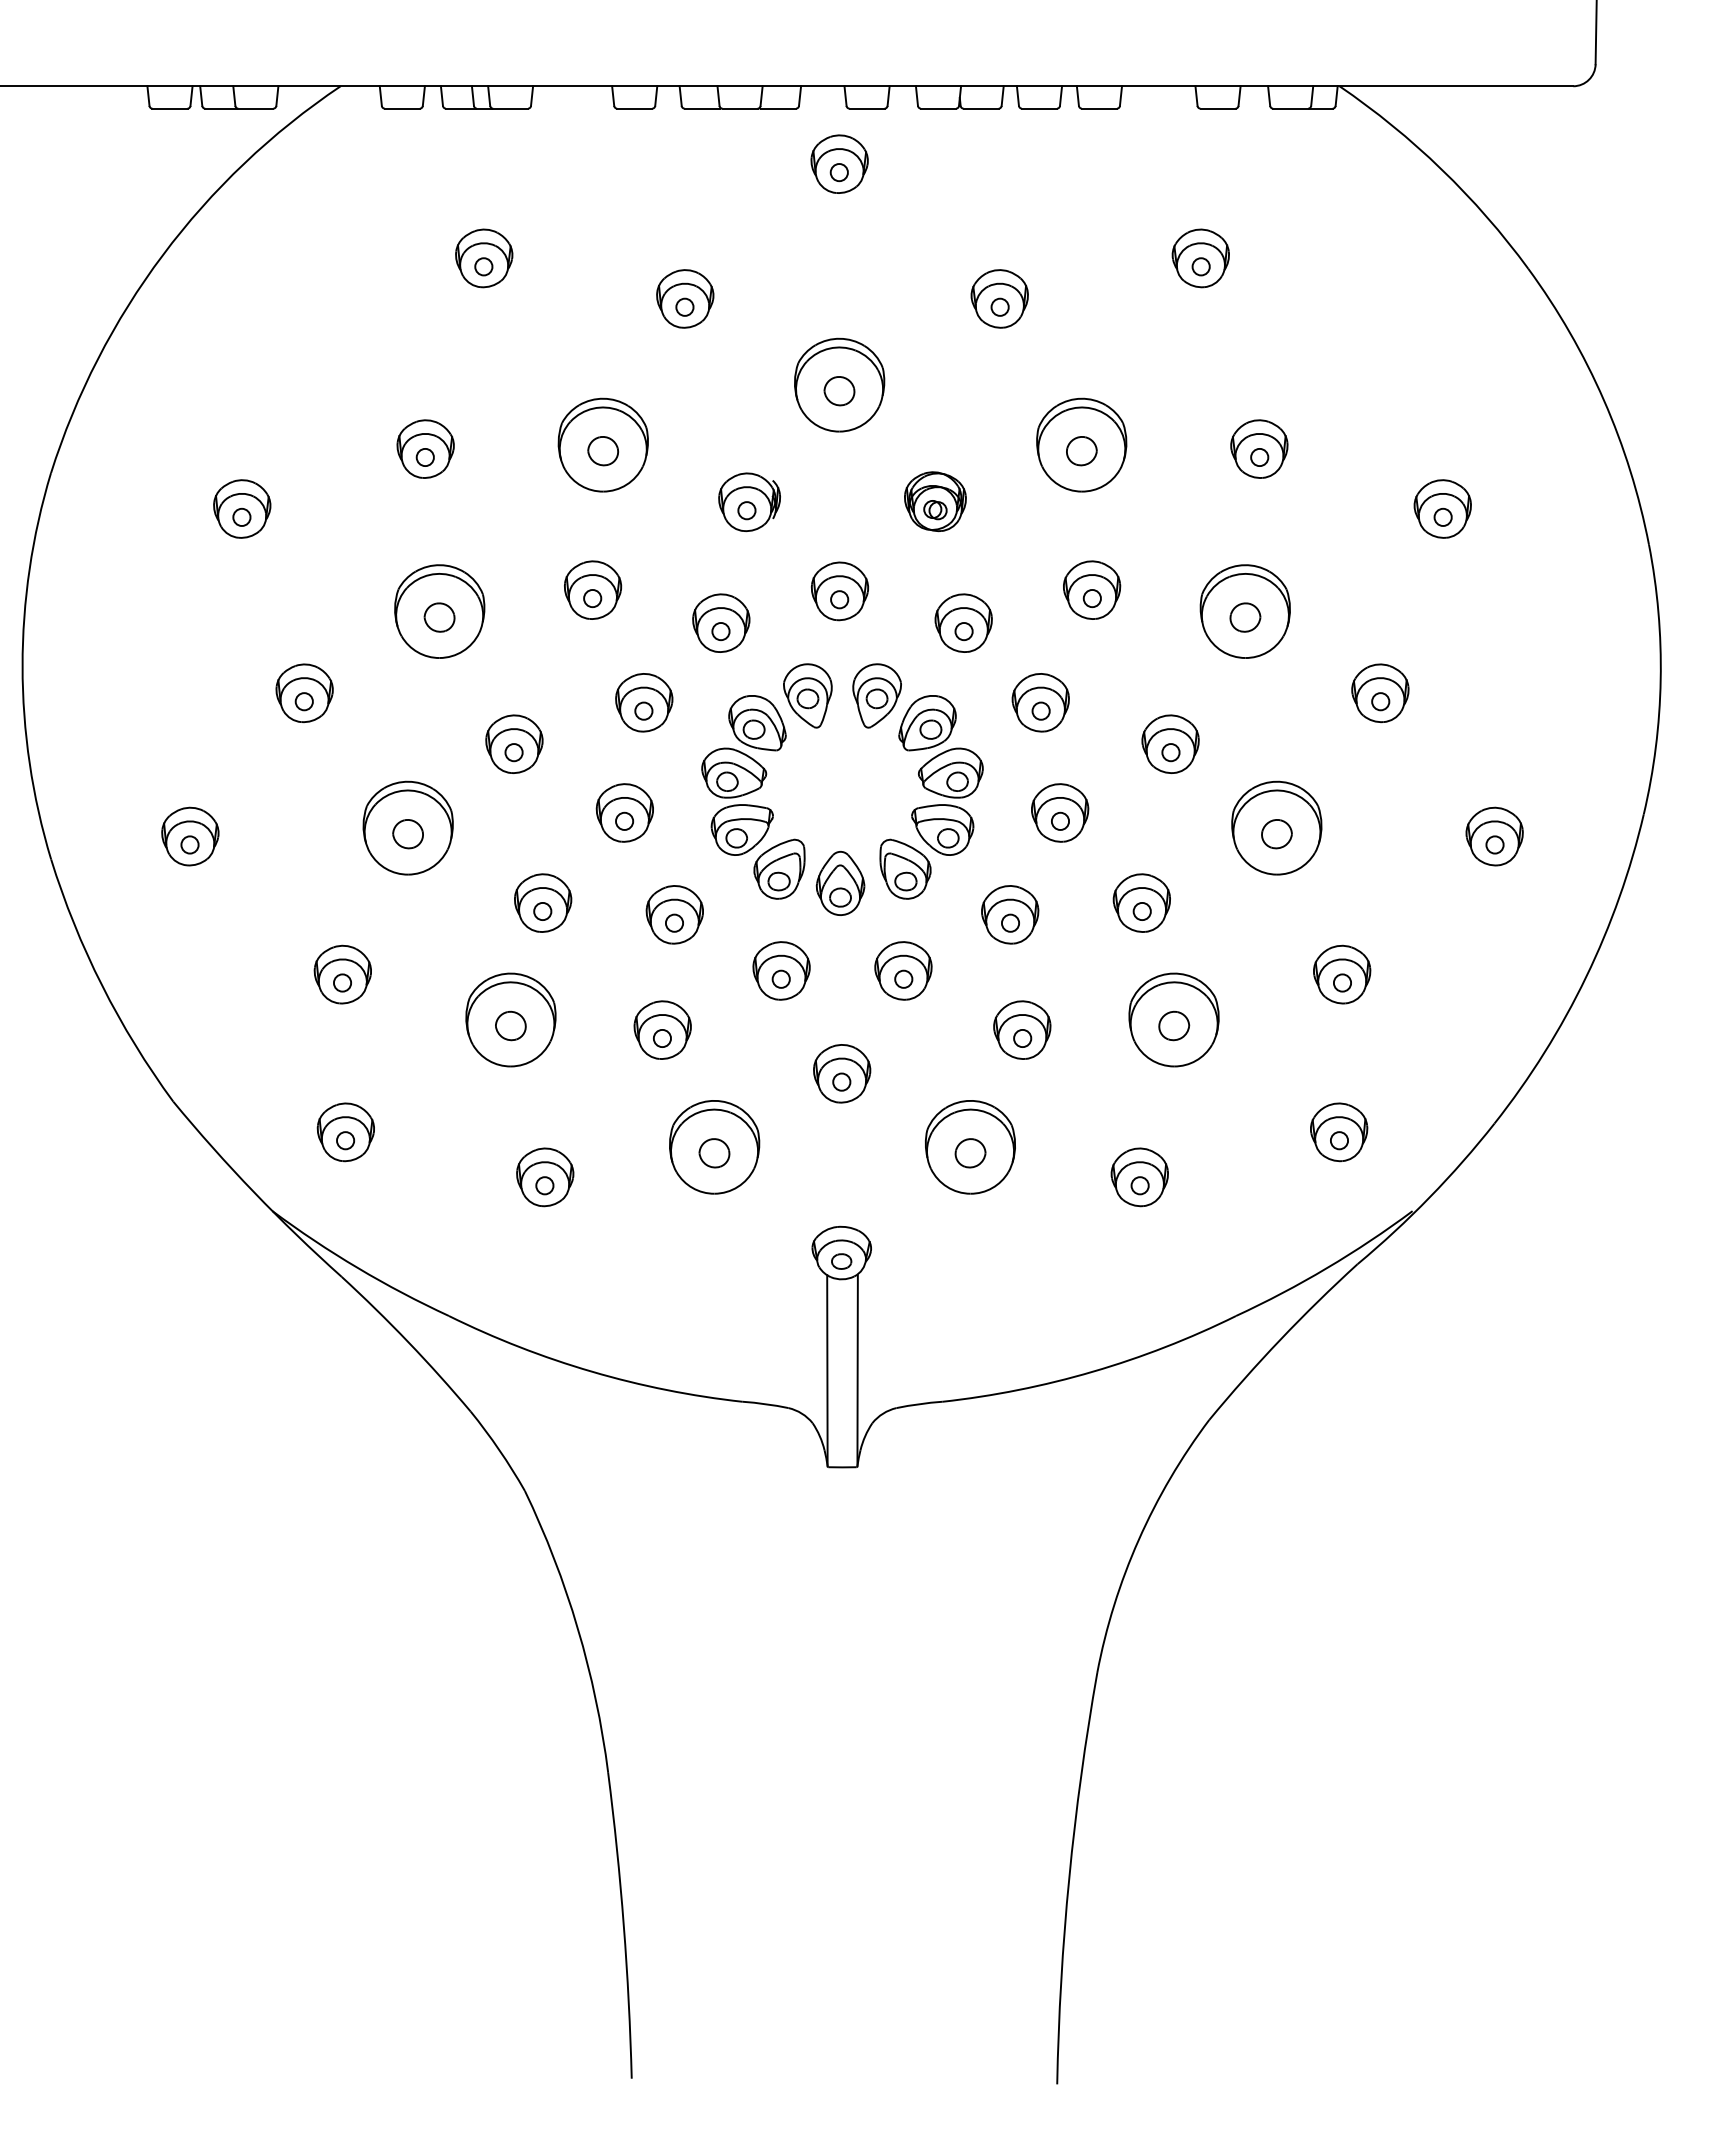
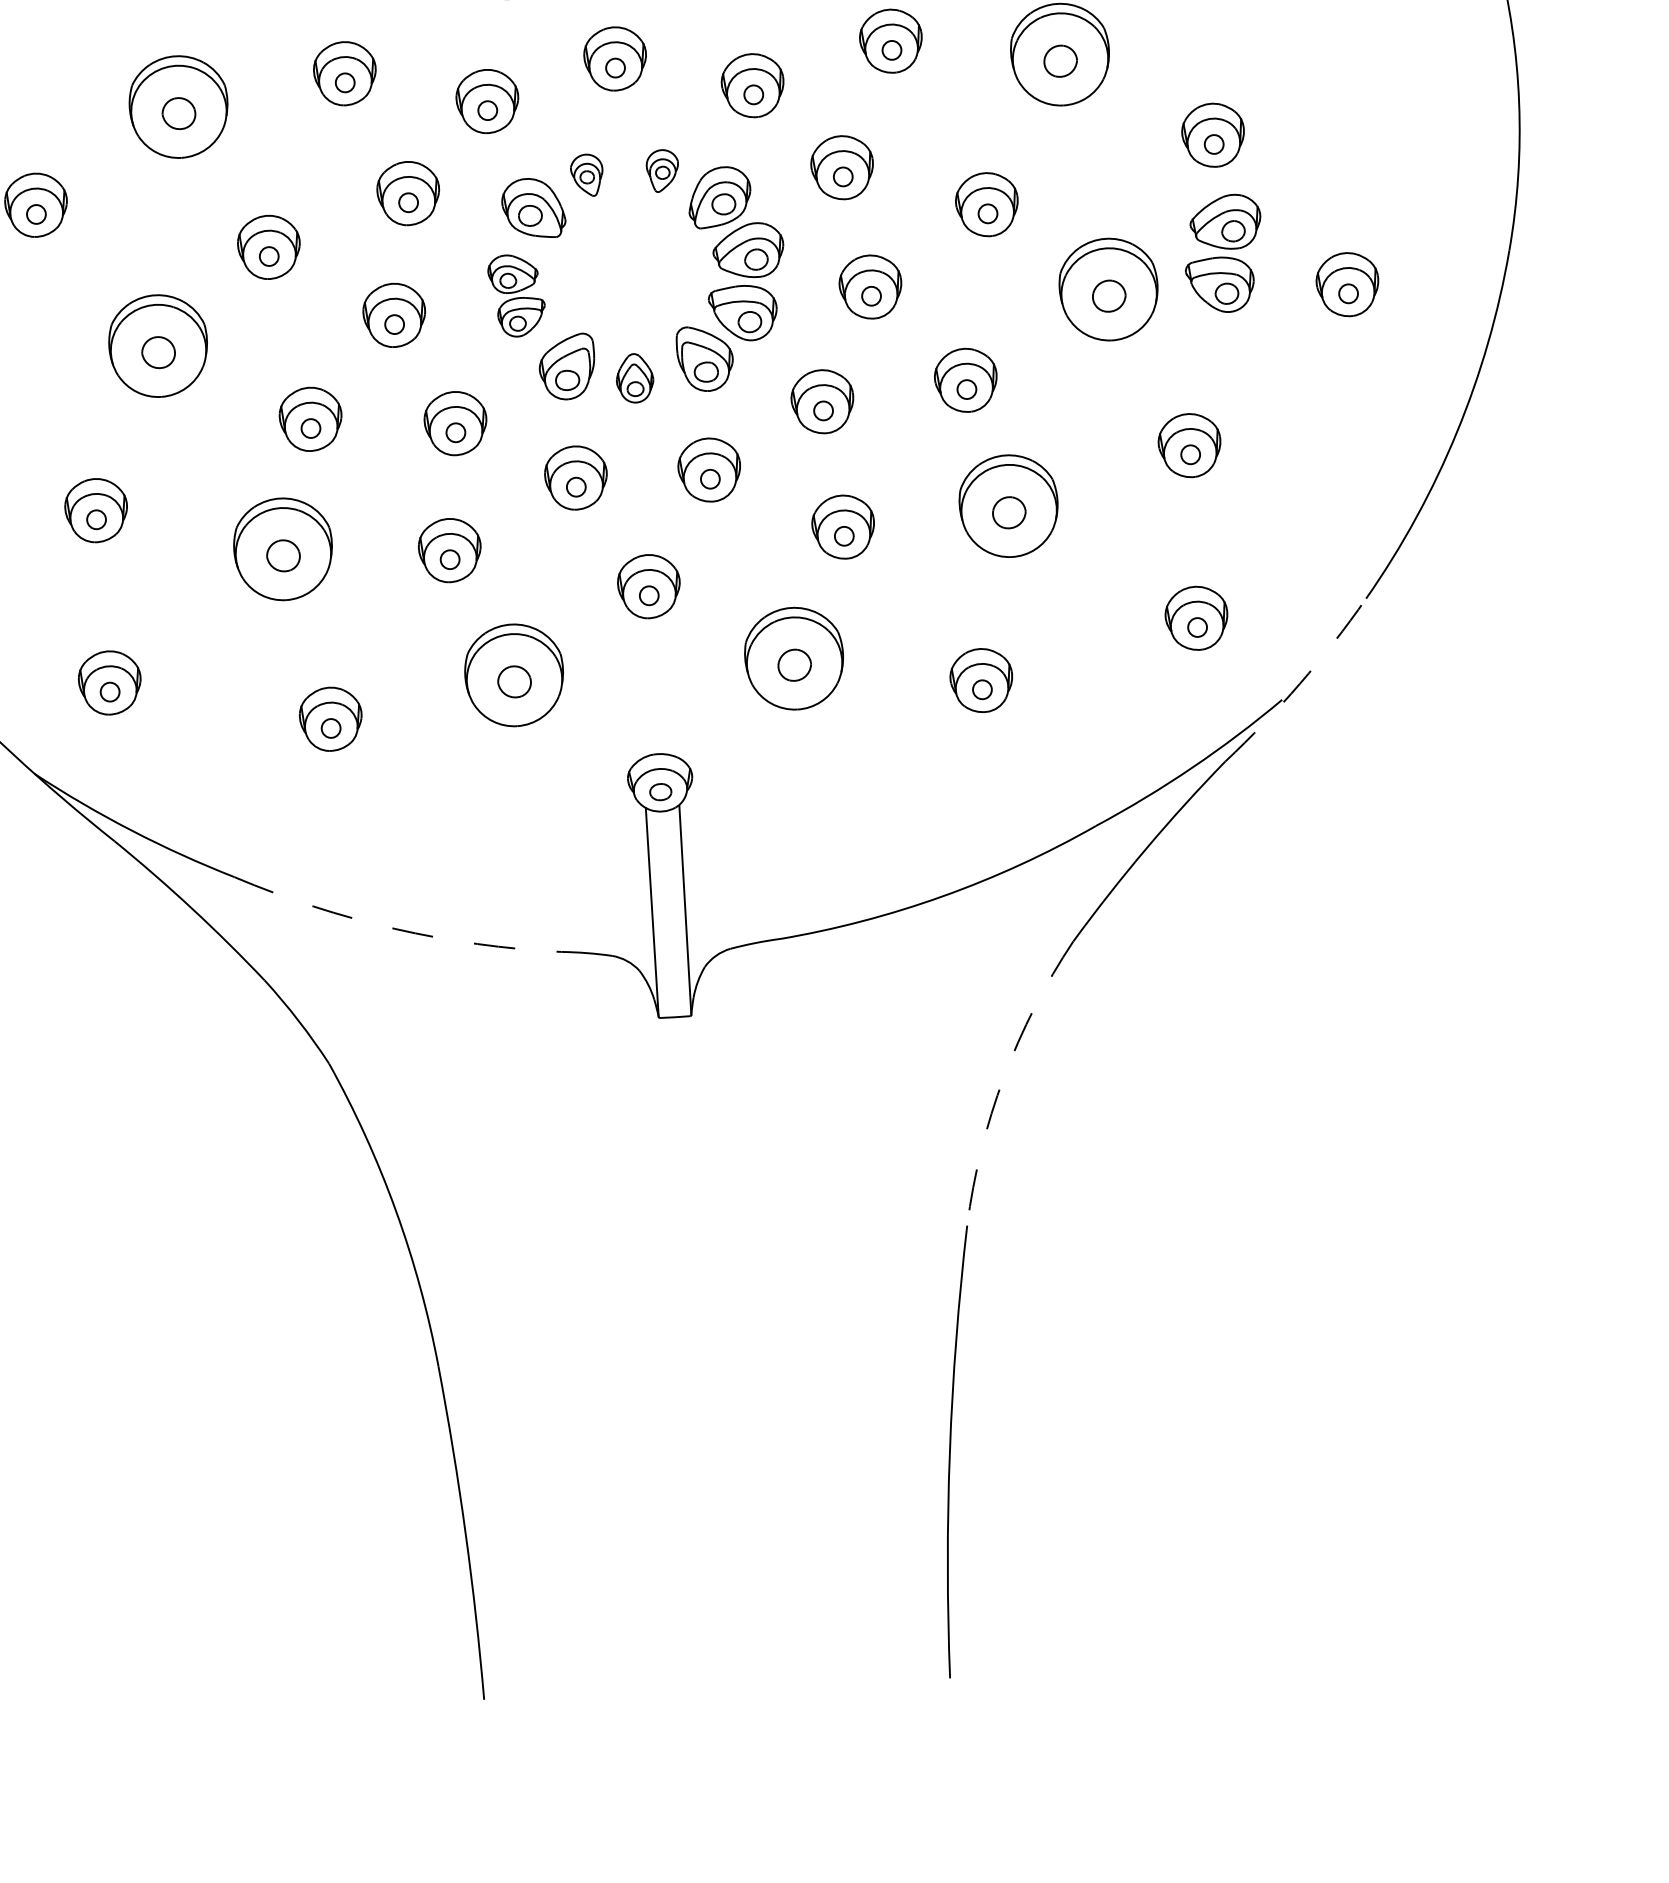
part: (807, 695) -> (586, 174), size x0.6
part: (876, 695) -> (662, 170), size x0.6
part: (737, 801) -> (516, 295), size x0.7
part: (1383, 801) -> (1223, 253), added
part: (840, 882) -> (634, 377), size x0.7
arc: (1429, 1197) -> (1299, 683), solid -> dashed
arc: (592, 1371) -> (395, 928), solid -> dashed
arc: (1138, 1539) -> (1003, 1076), solid -> dashed

